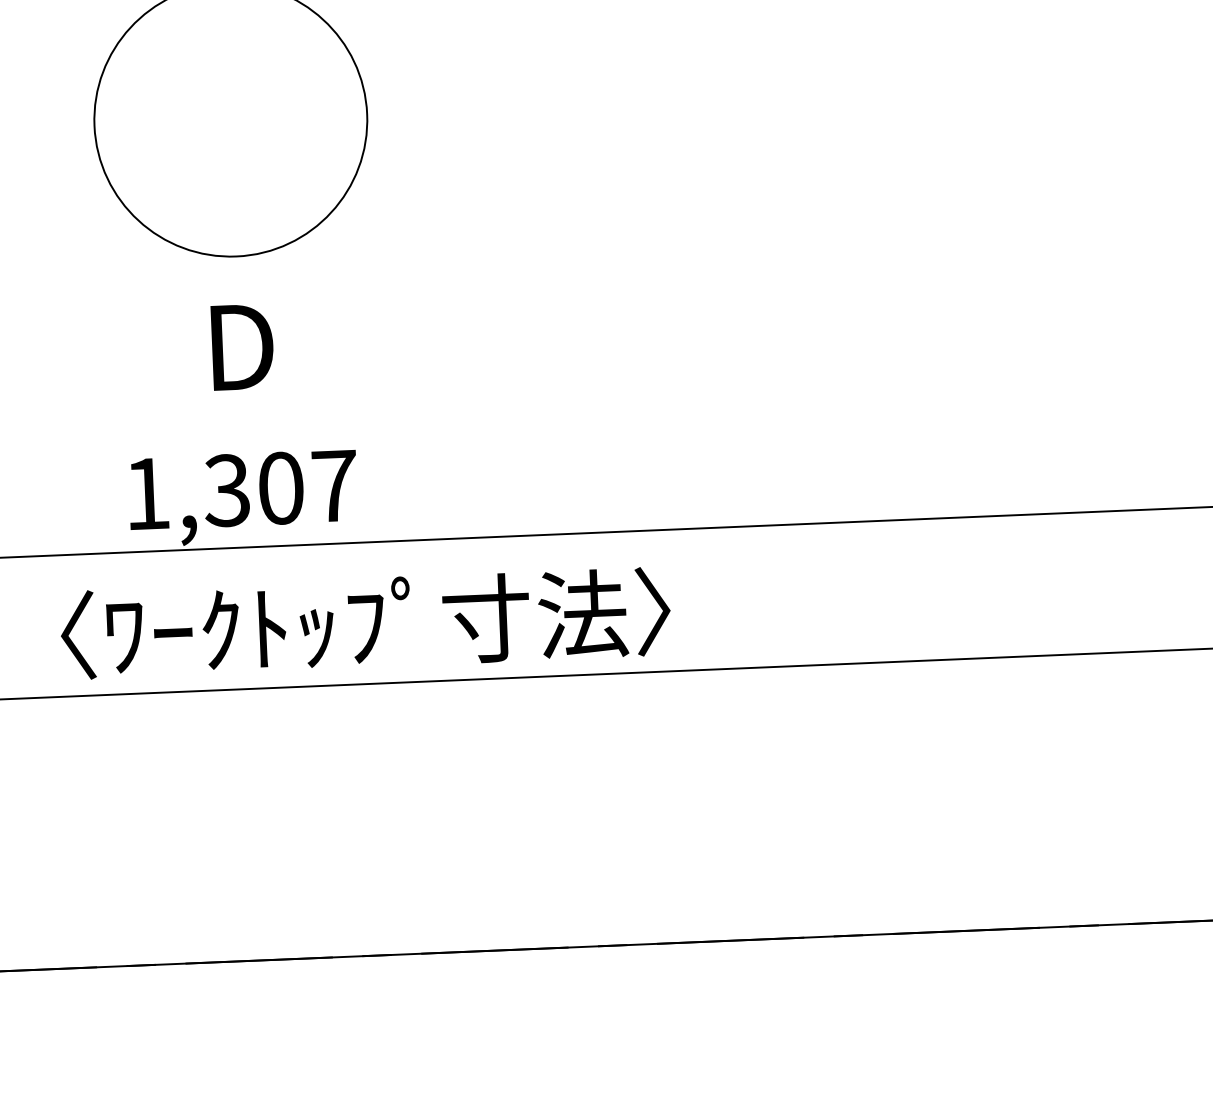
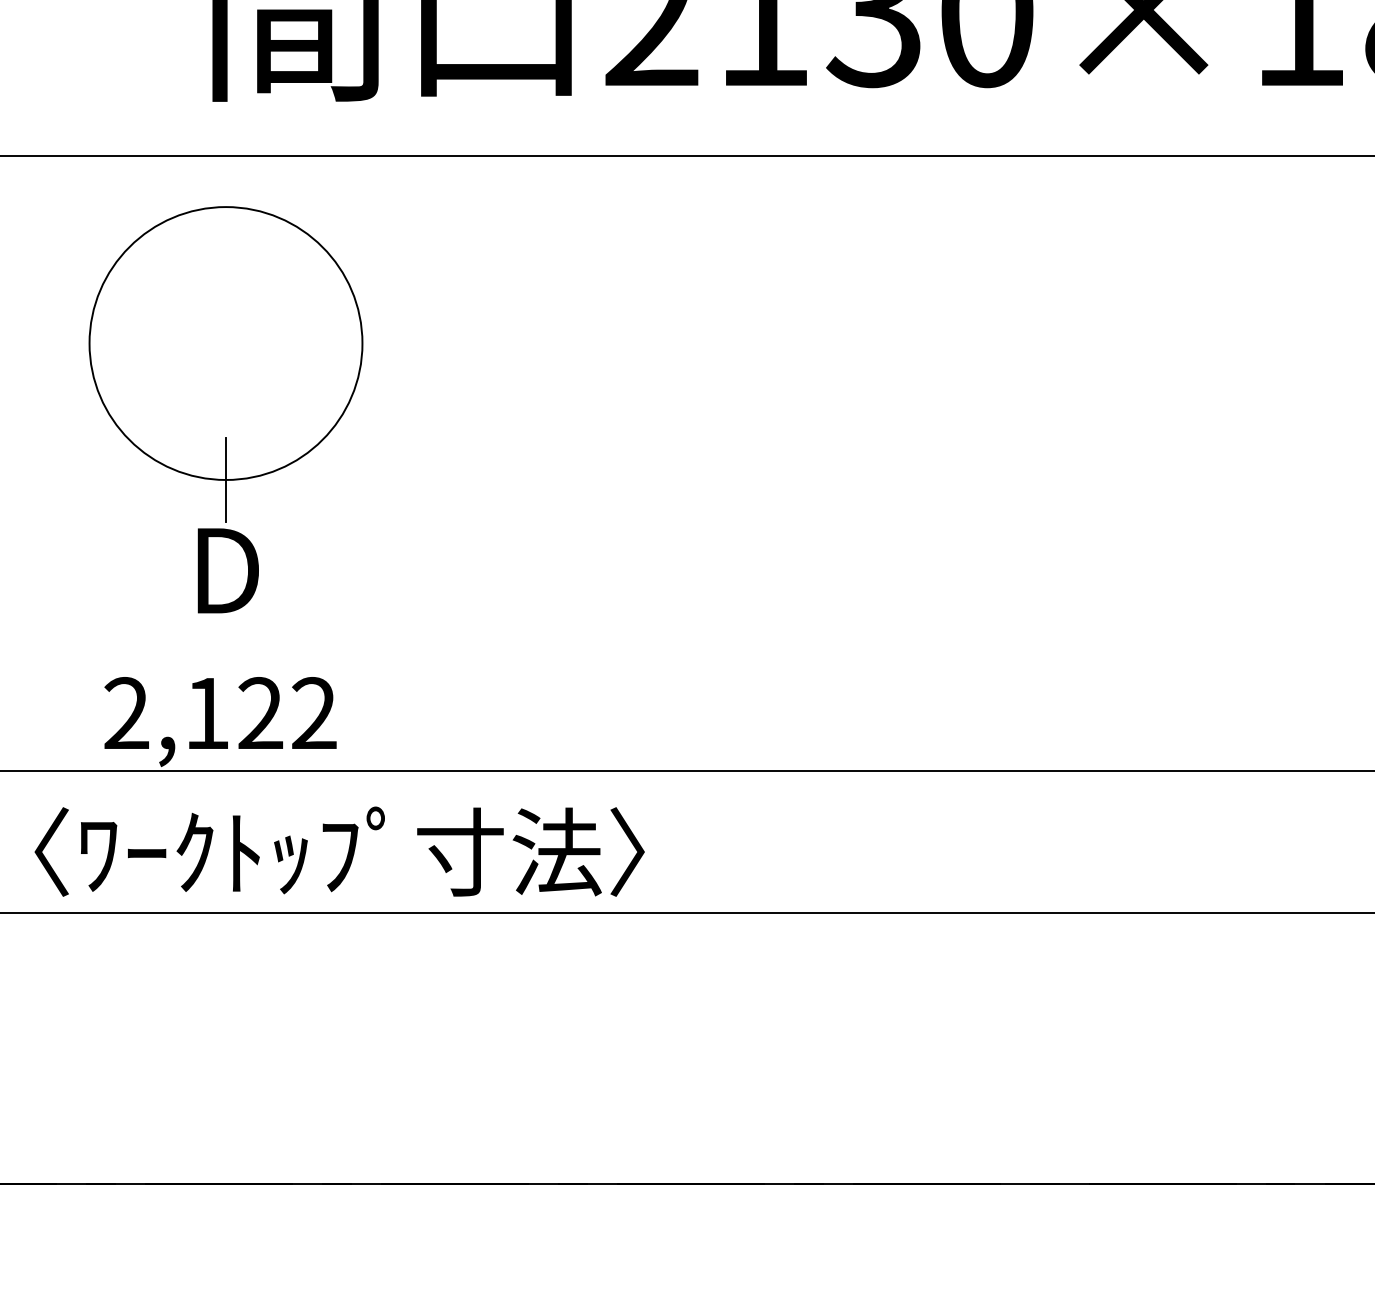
line: (237, 255) -> (226, 479), added
text: (240, 490) -> (220, 713), 1,307 -> 2,122

